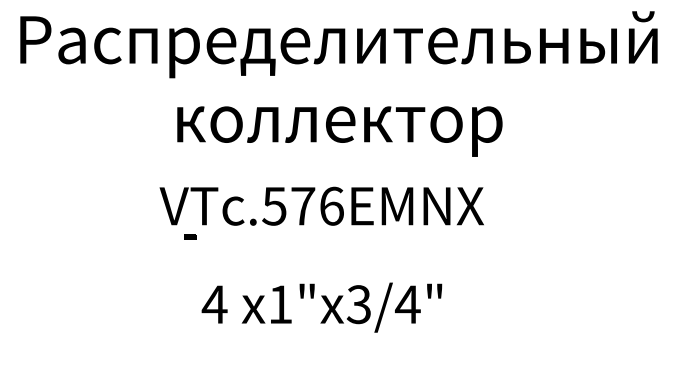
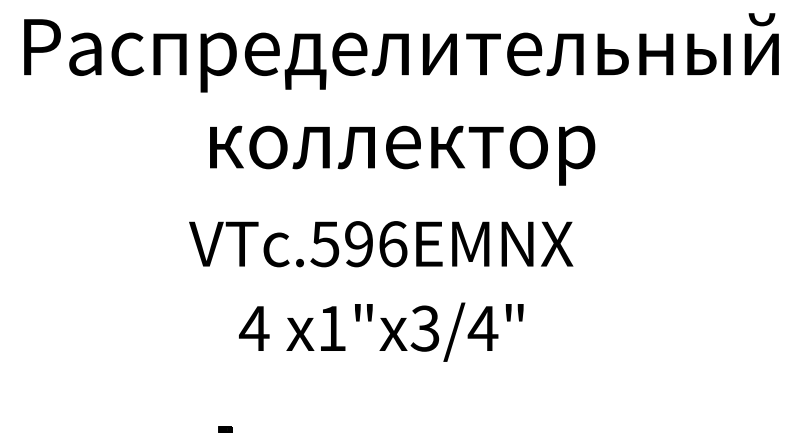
text: (303, 205) -> (359, 243), .576EMNX -> .596EMNX
part: (190, 236) -> (225, 429), moved
text: (321, 307) -> (380, 332), moved

